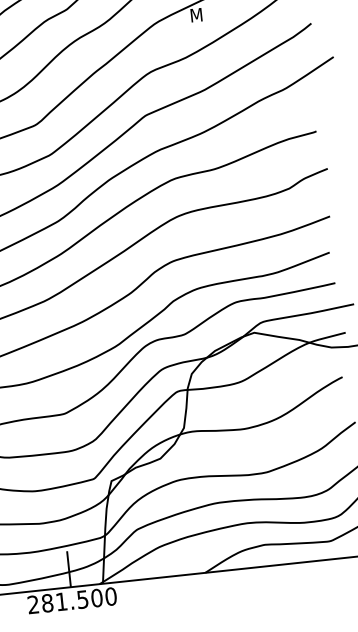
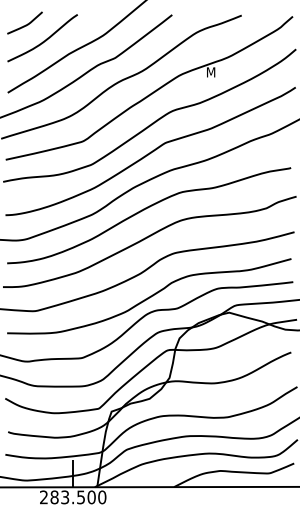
text: (62, 601) -> (65, 497), 281.500 -> 283.500

